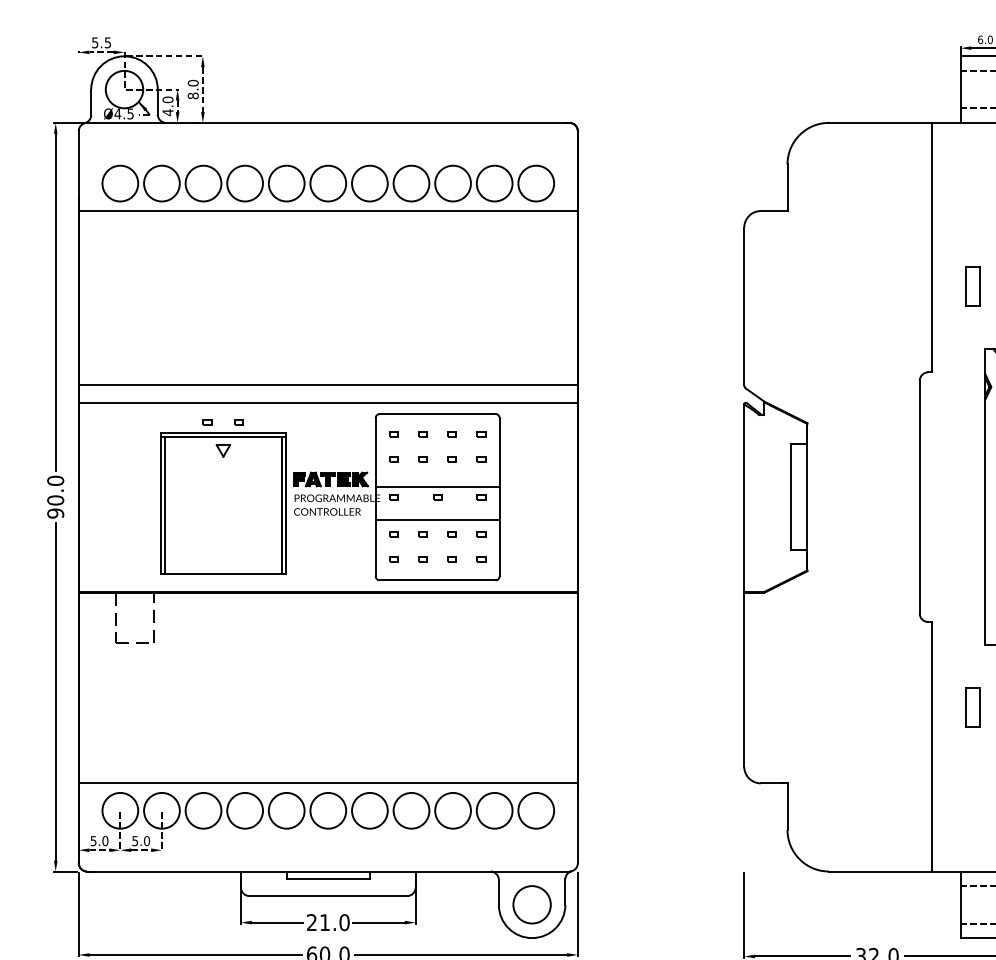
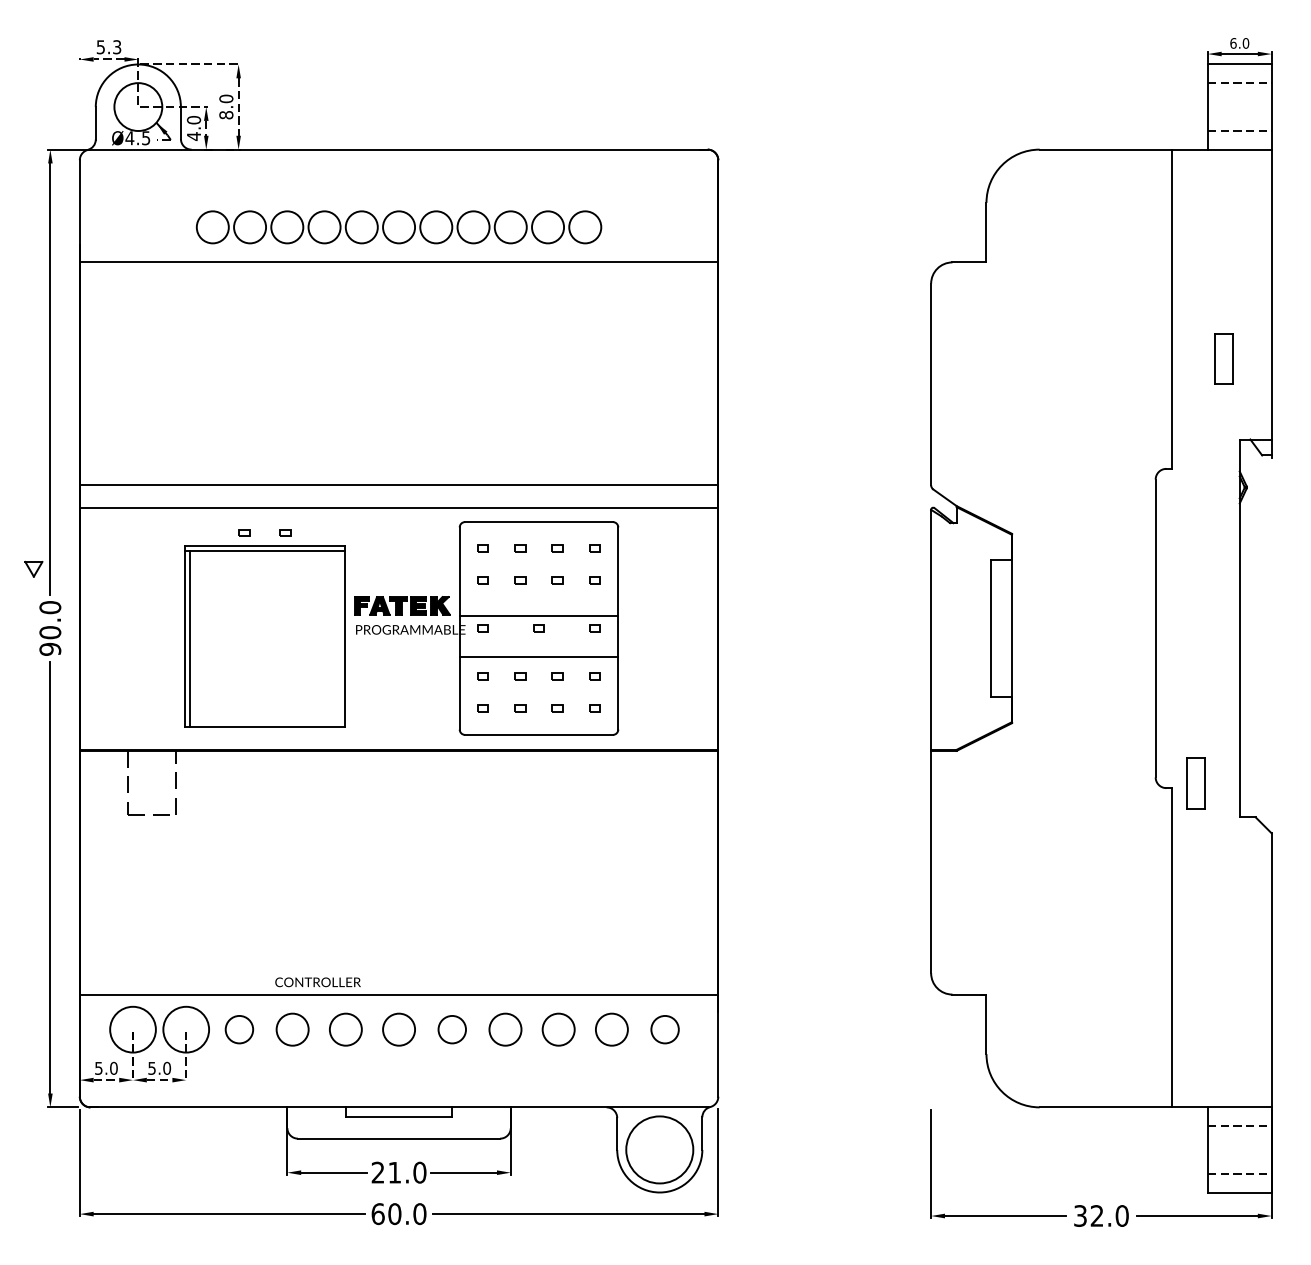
text: (108, 42) -> (117, 46), 5.5 -> 5.3
part: (327, 183) -> (398, 227), size x0.7
part: (223, 450) -> (33, 568), moved
line: (281, 505) -> (339, 638), removed
text: (327, 512) -> (317, 982), moved
part: (972, 707) -> (1195, 783), moved
circle: (203, 810) -> (239, 1029), size x0.6
circle: (245, 810) -> (292, 1029), size x0.7
circle: (286, 810) -> (345, 1029), size x0.7
circle: (327, 810) -> (398, 1029), size x0.7
circle: (370, 810) -> (452, 1029), size x0.6
circle: (411, 810) -> (505, 1029), size x0.7
circle: (452, 810) -> (558, 1029), size x0.7
circle: (494, 810) -> (611, 1029), size x0.7
circle: (535, 810) -> (664, 1029), size x0.6
circle: (531, 904) -> (659, 1149), size x1.4

